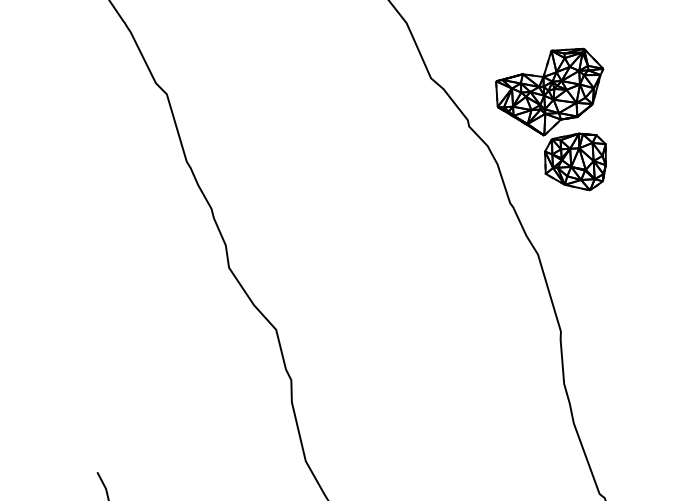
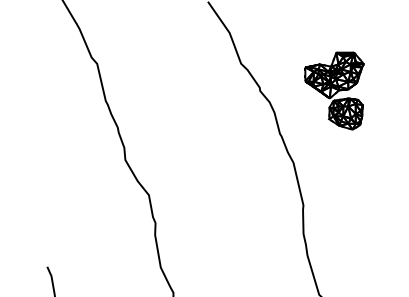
part: (552, 120) -> (334, 90), moved

